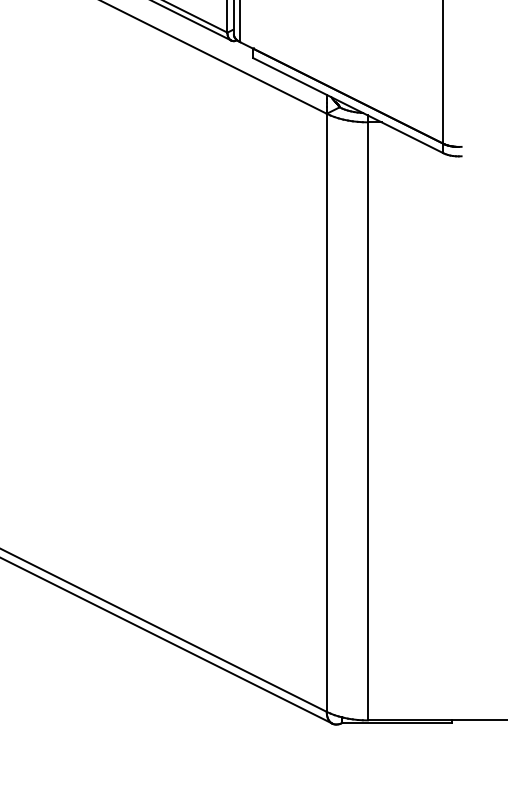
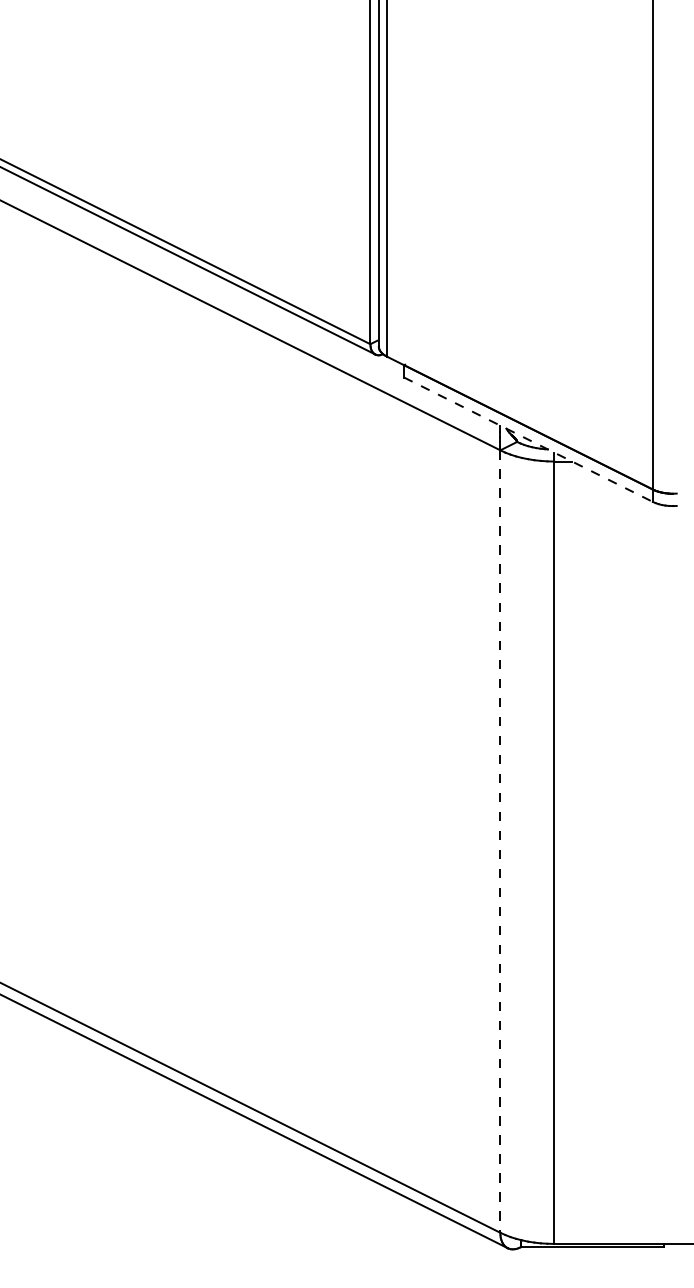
line: (348, 105) -> (528, 439), solid -> dashed
line: (326, 413) -> (500, 842), solid -> dashed

